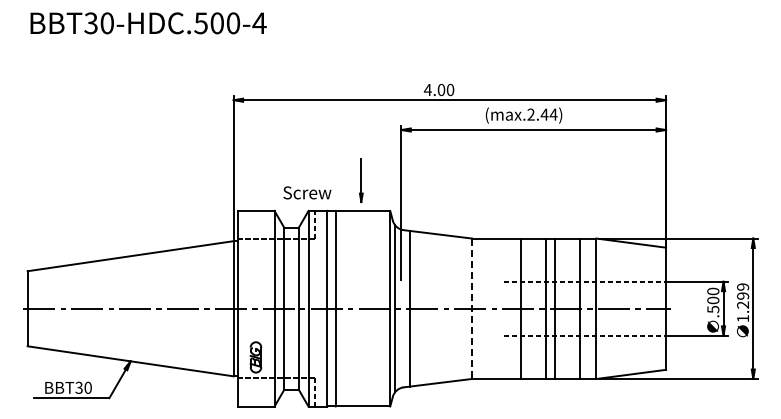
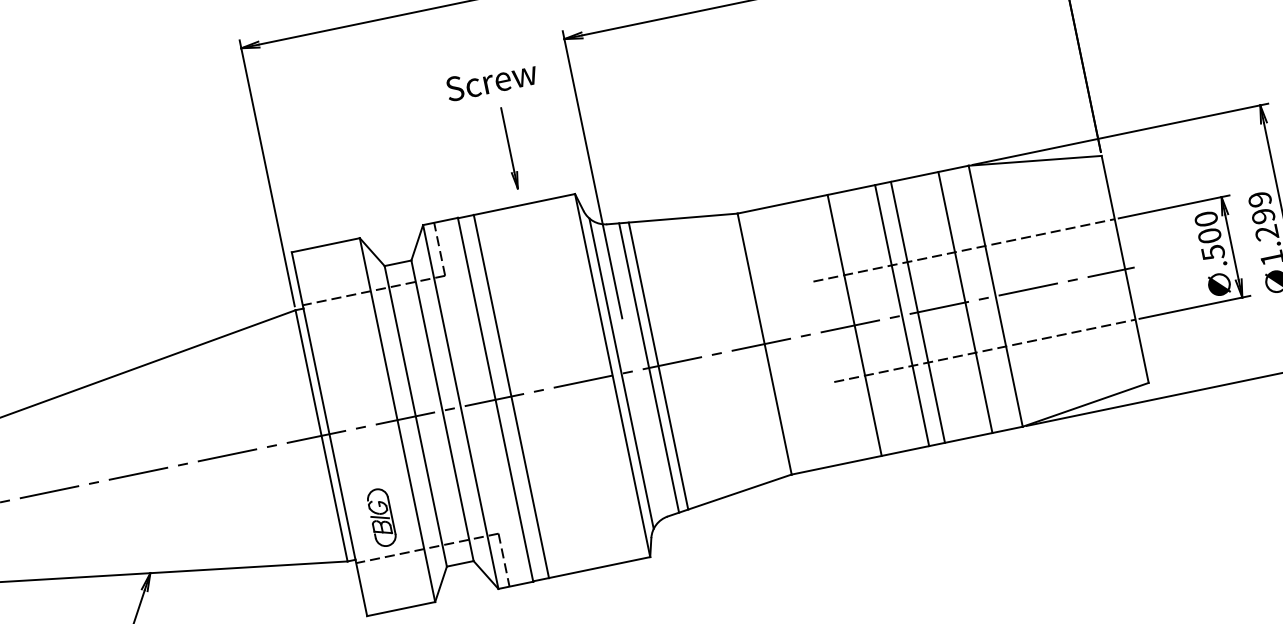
text: (307, 192) -> (491, 80), moved
line: (414, 308) -> (657, 365), added
line: (472, 309) -> (765, 345), dashed -> solid

